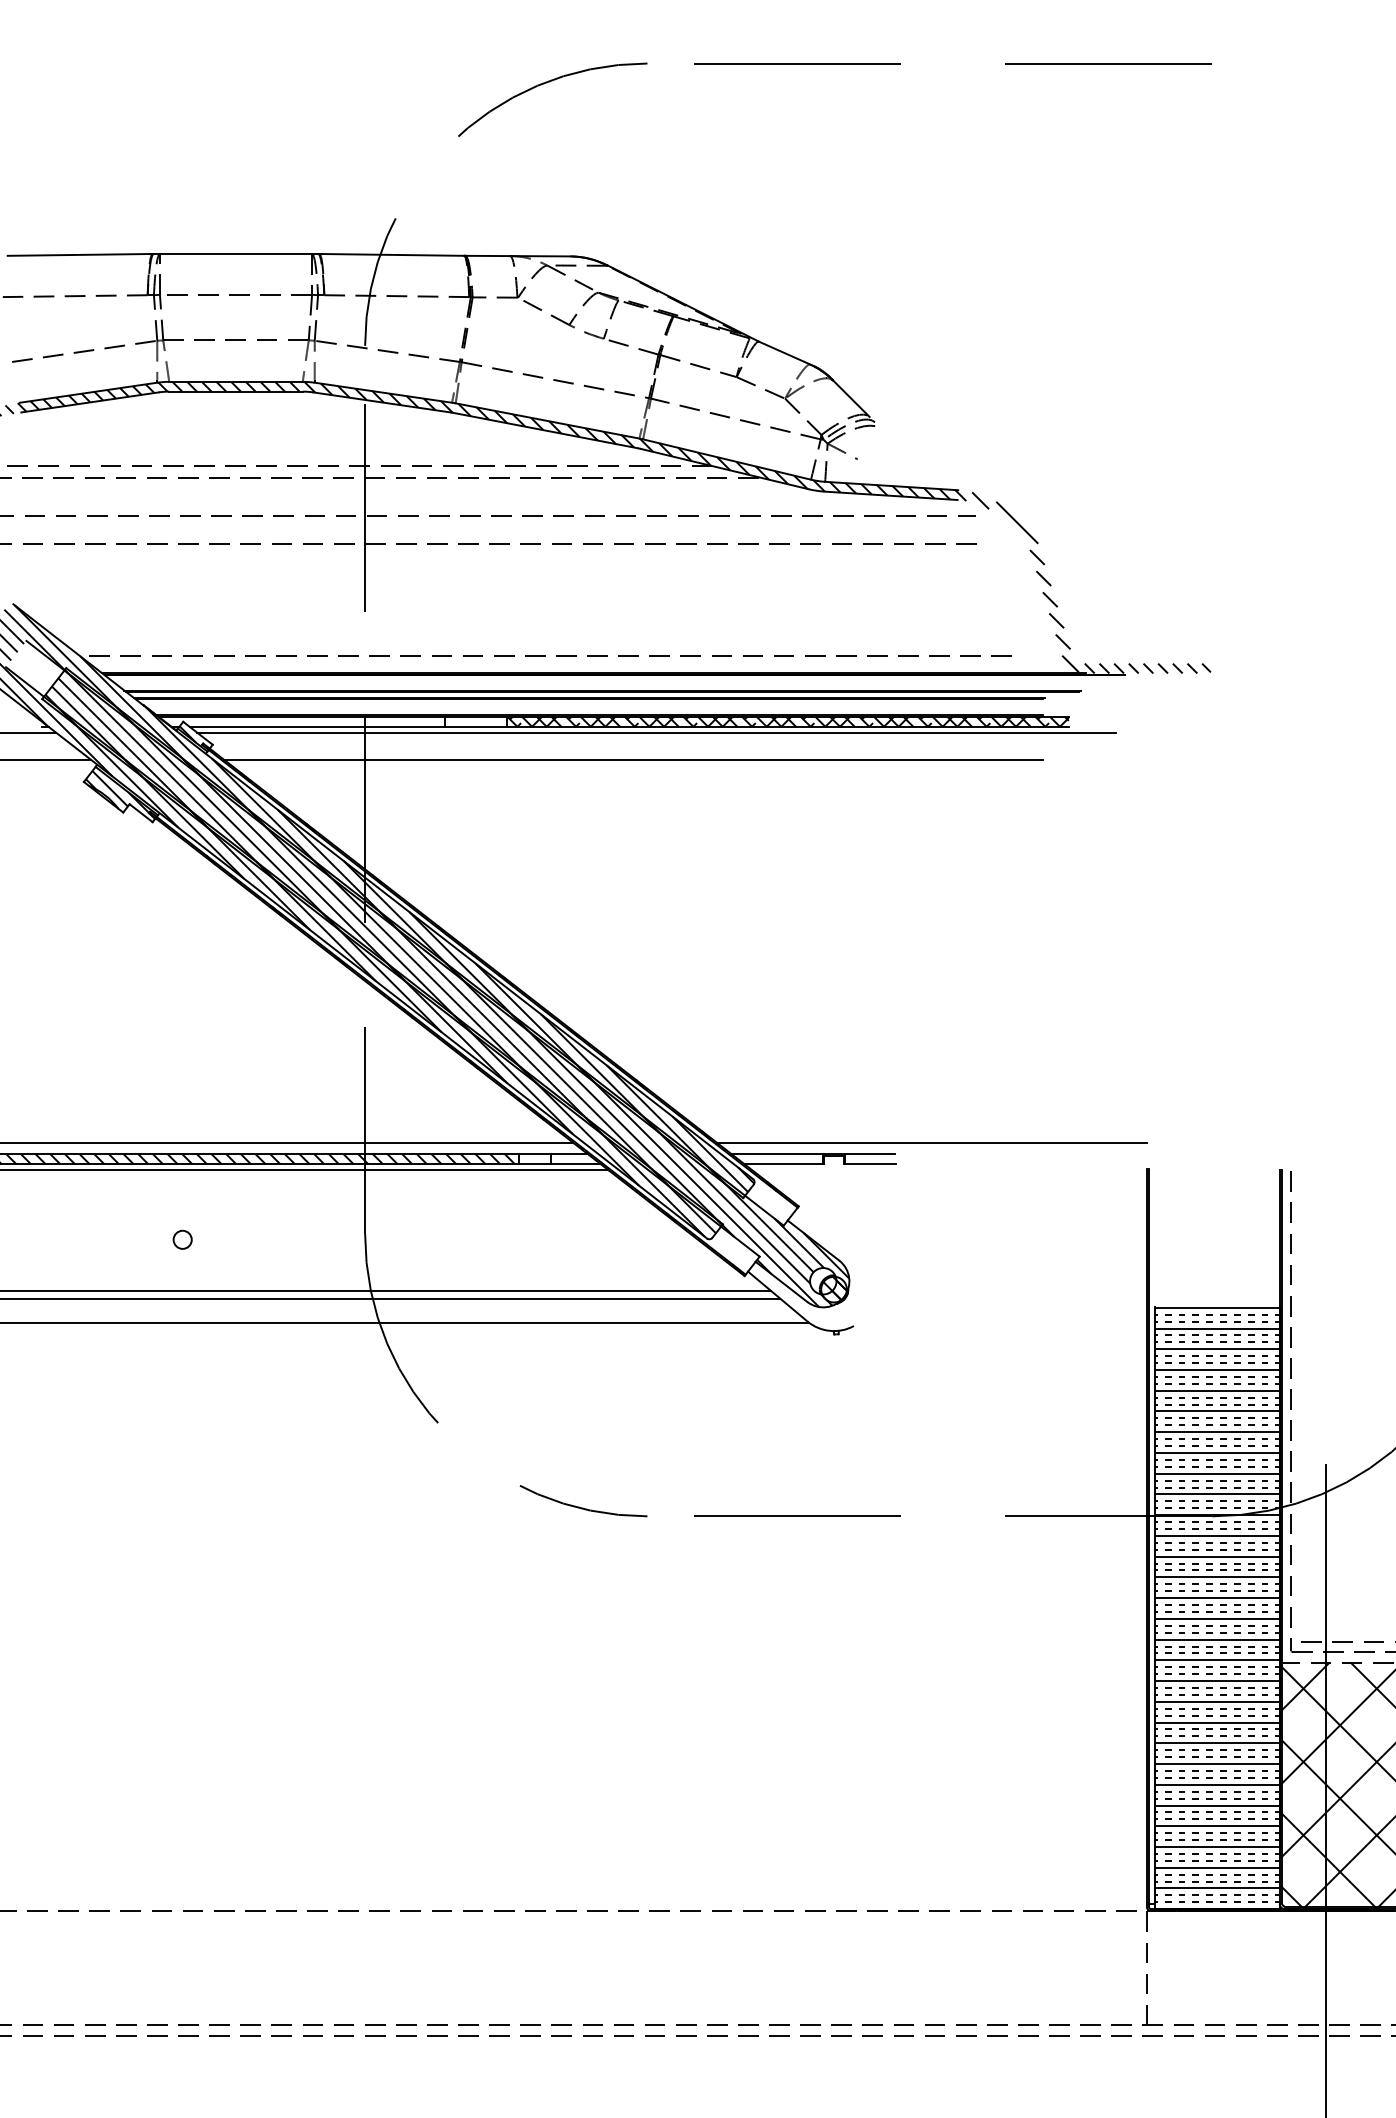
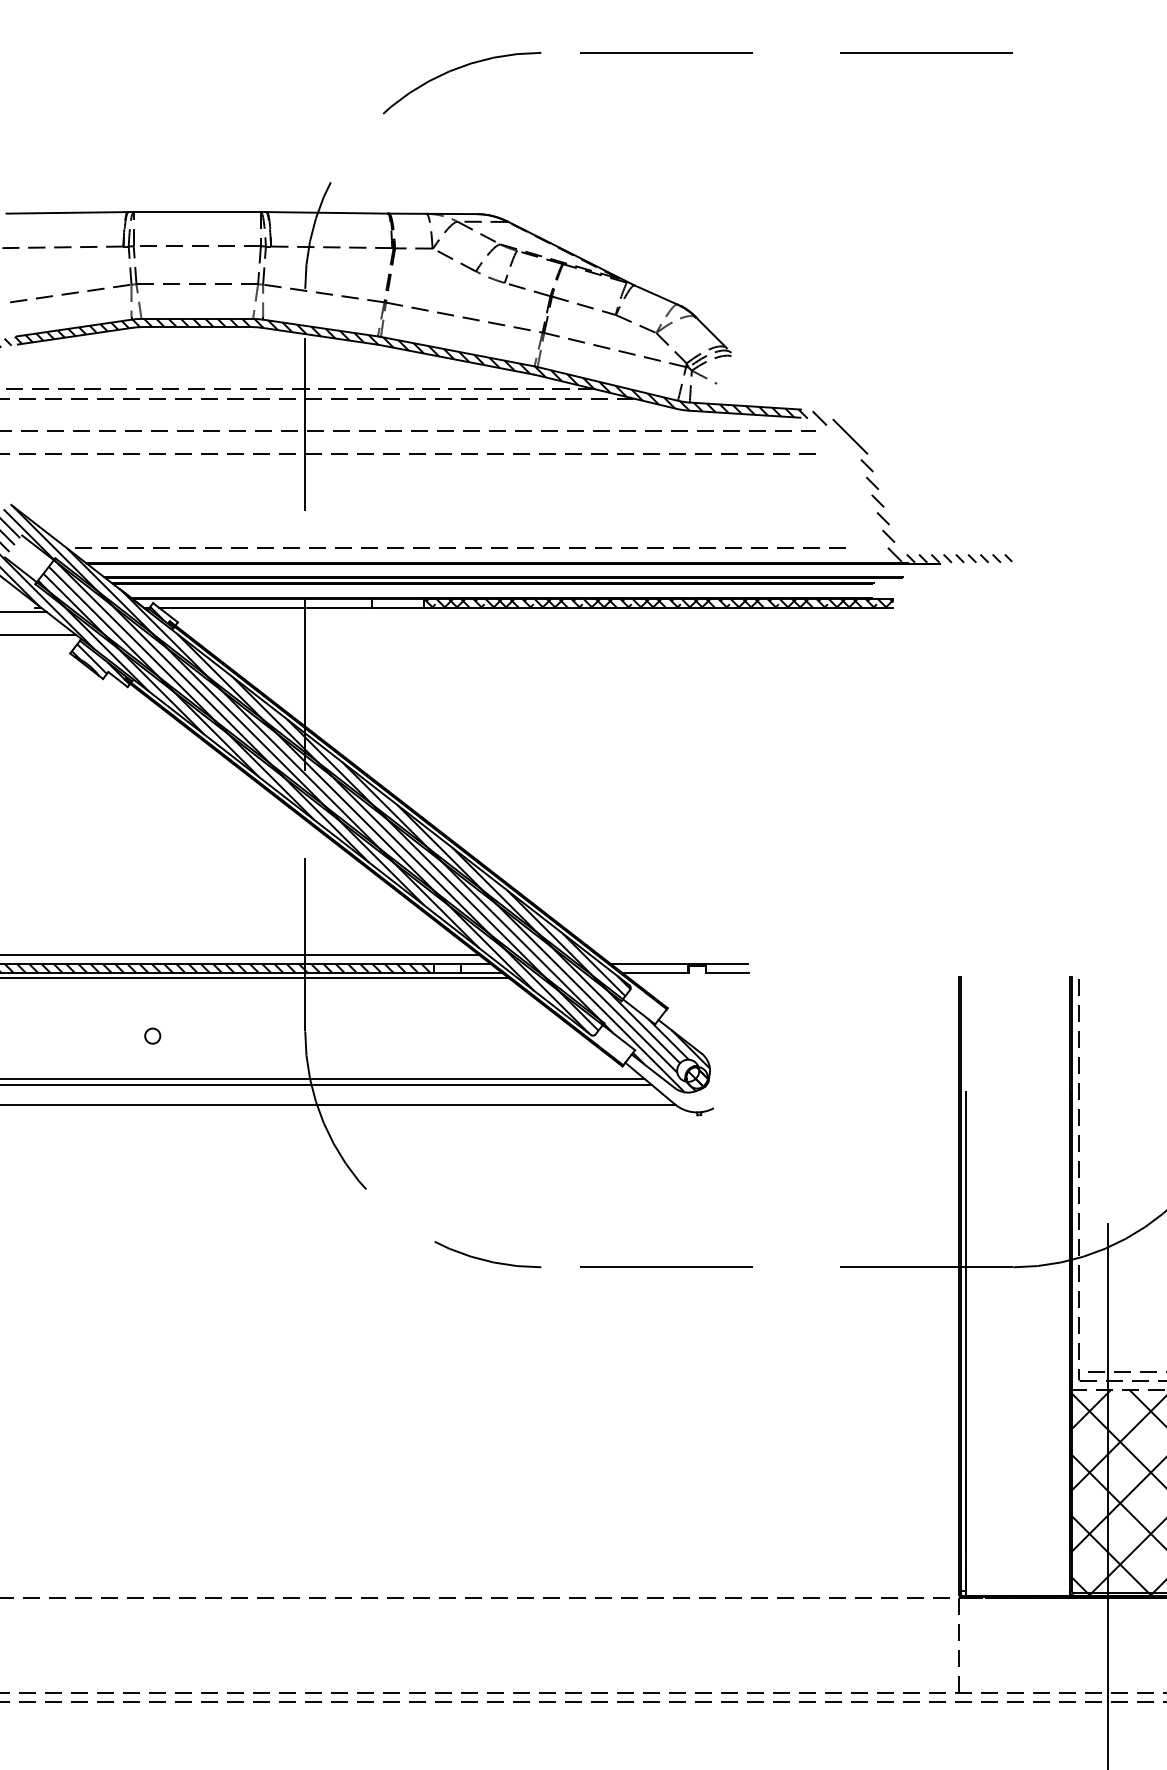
line: (656, 732) -> (548, 612), removed
line: (633, 759) -> (529, 634), removed
line: (932, 1142) -> (779, 954), removed
hatch: (1217, 1604) -> (1017, 1340), removed

